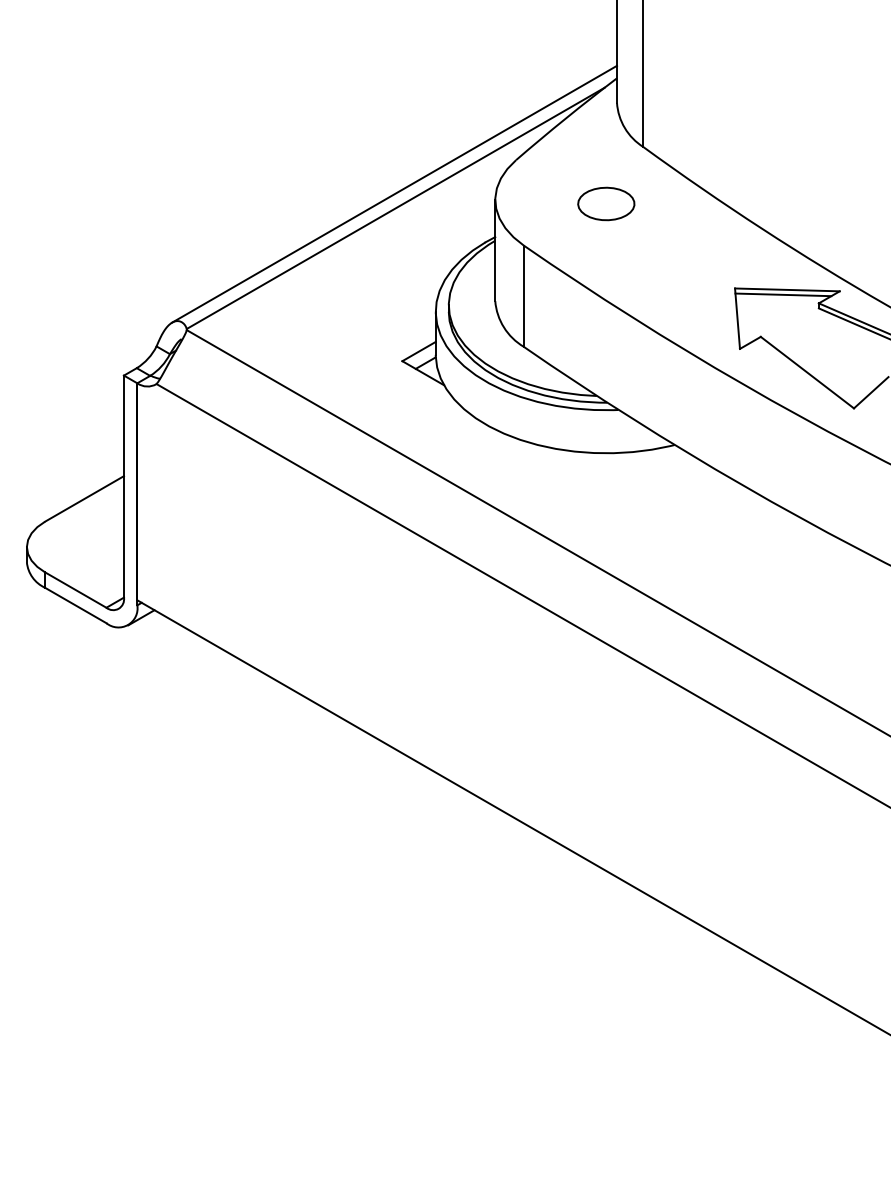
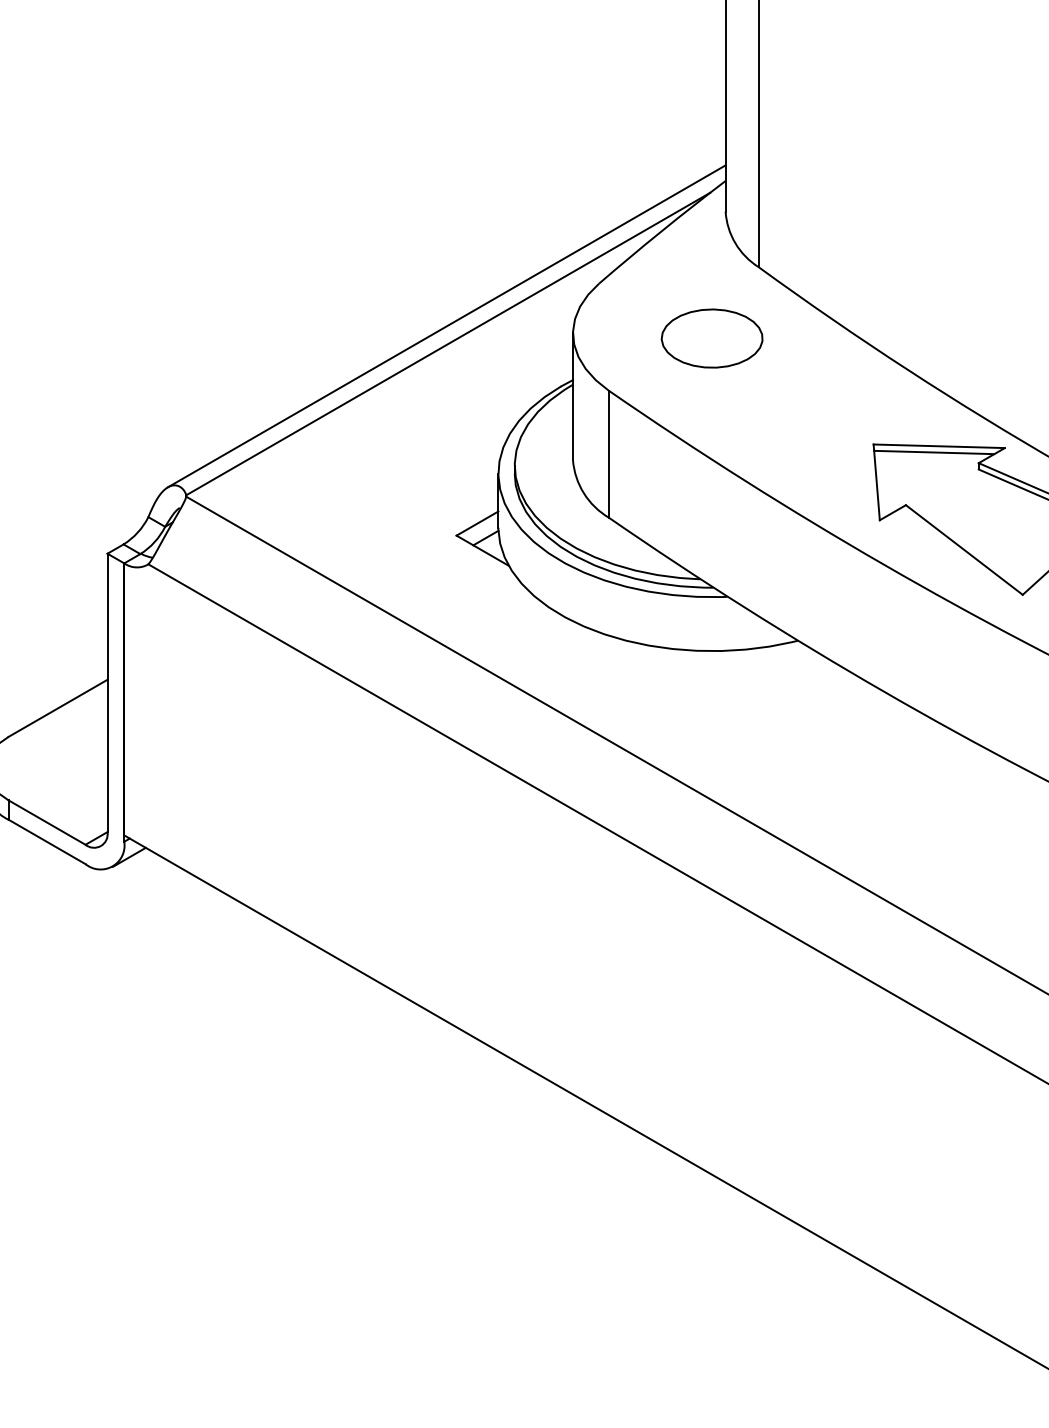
part: (606, 203) -> (712, 337), size x1.43

